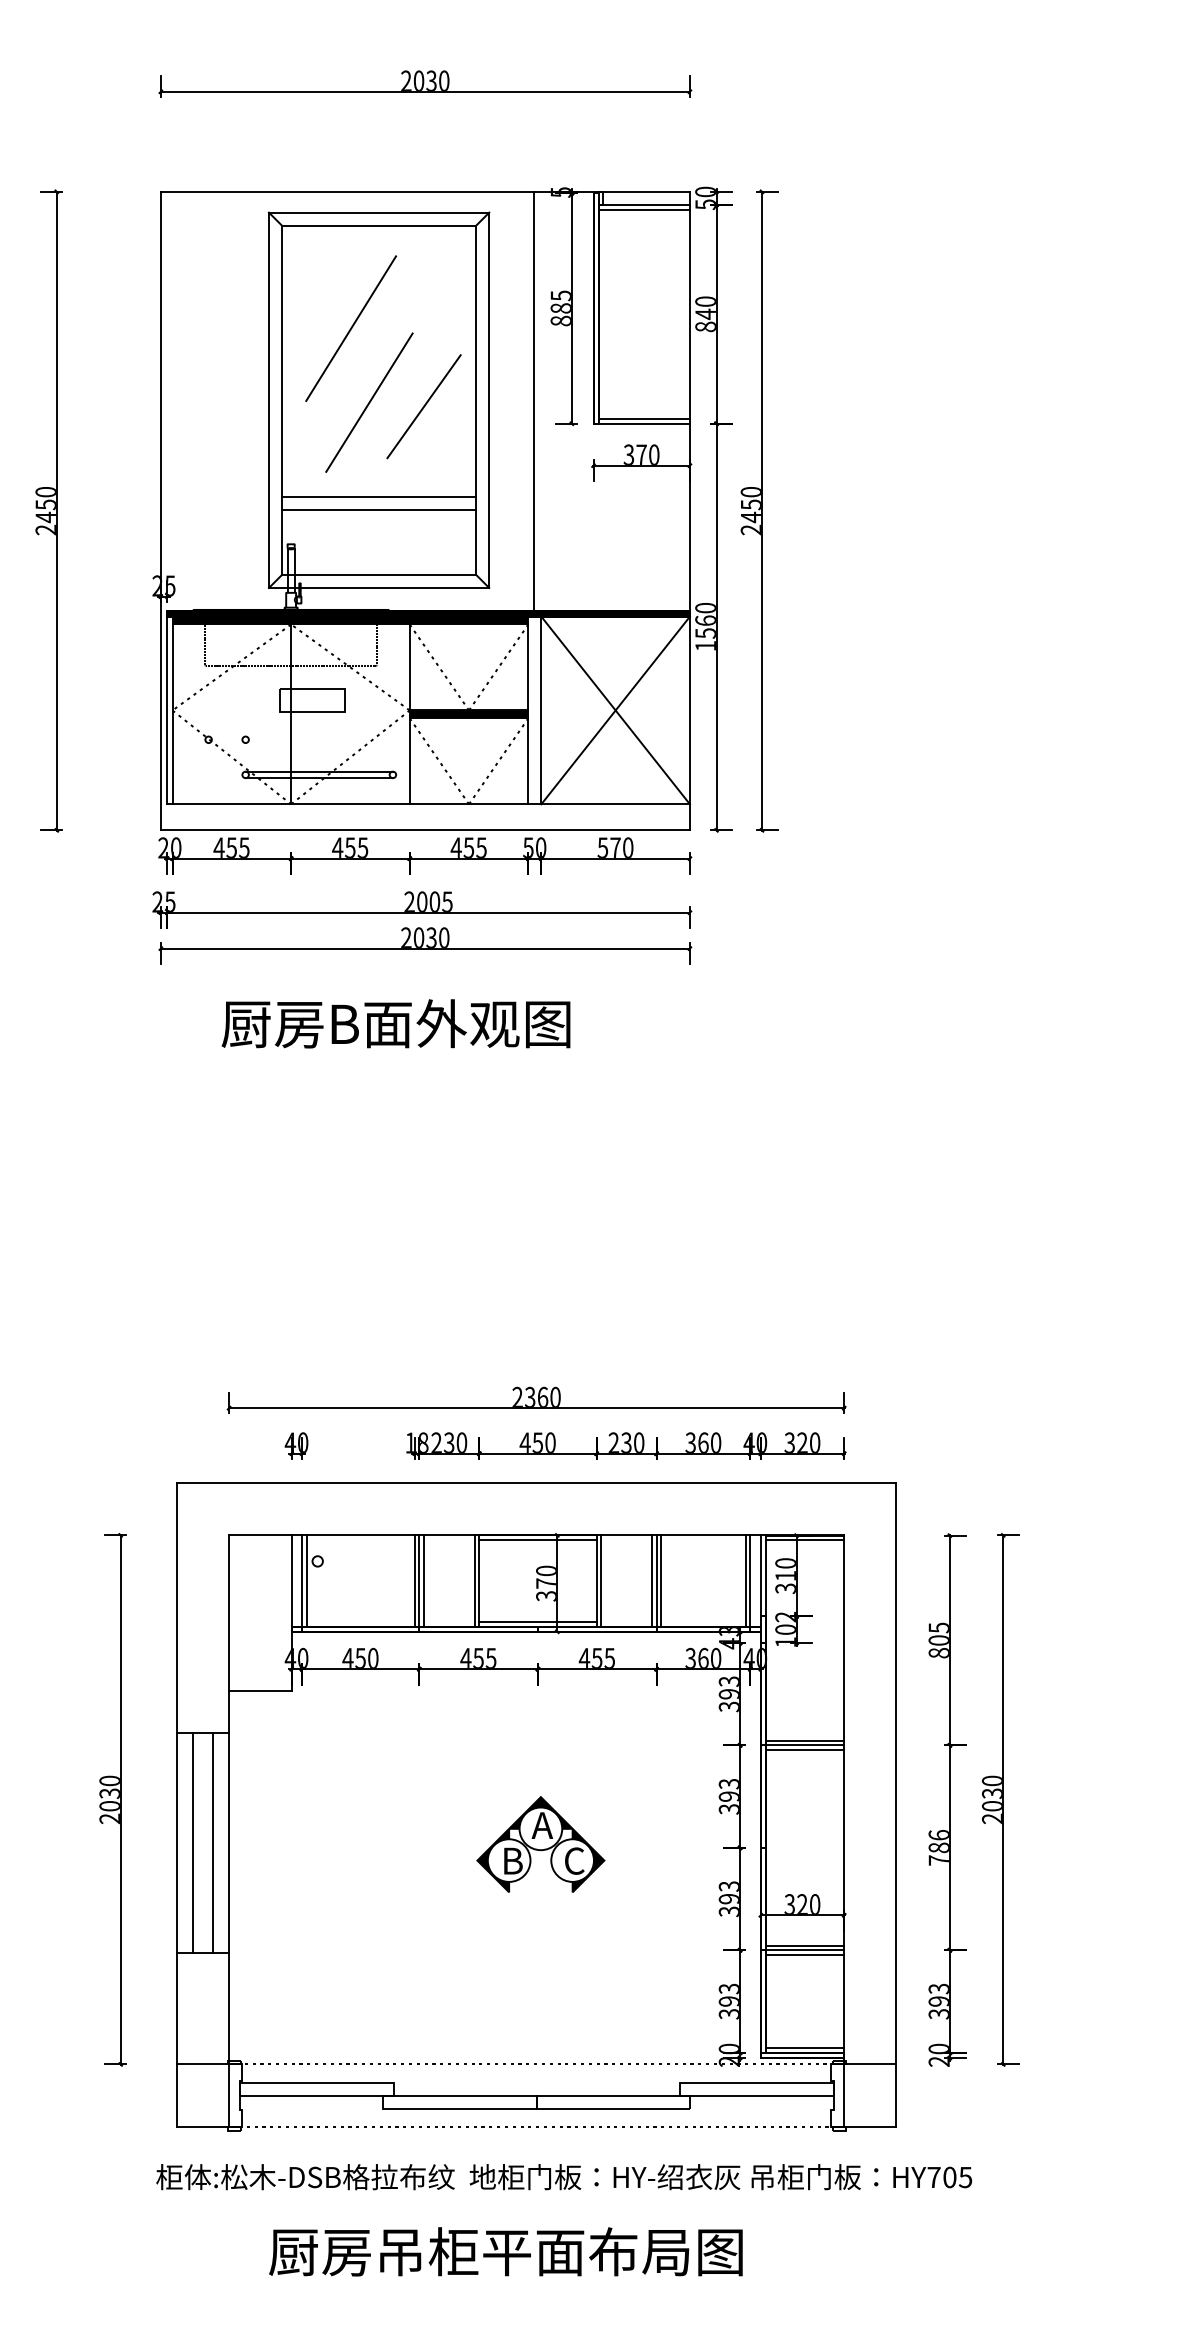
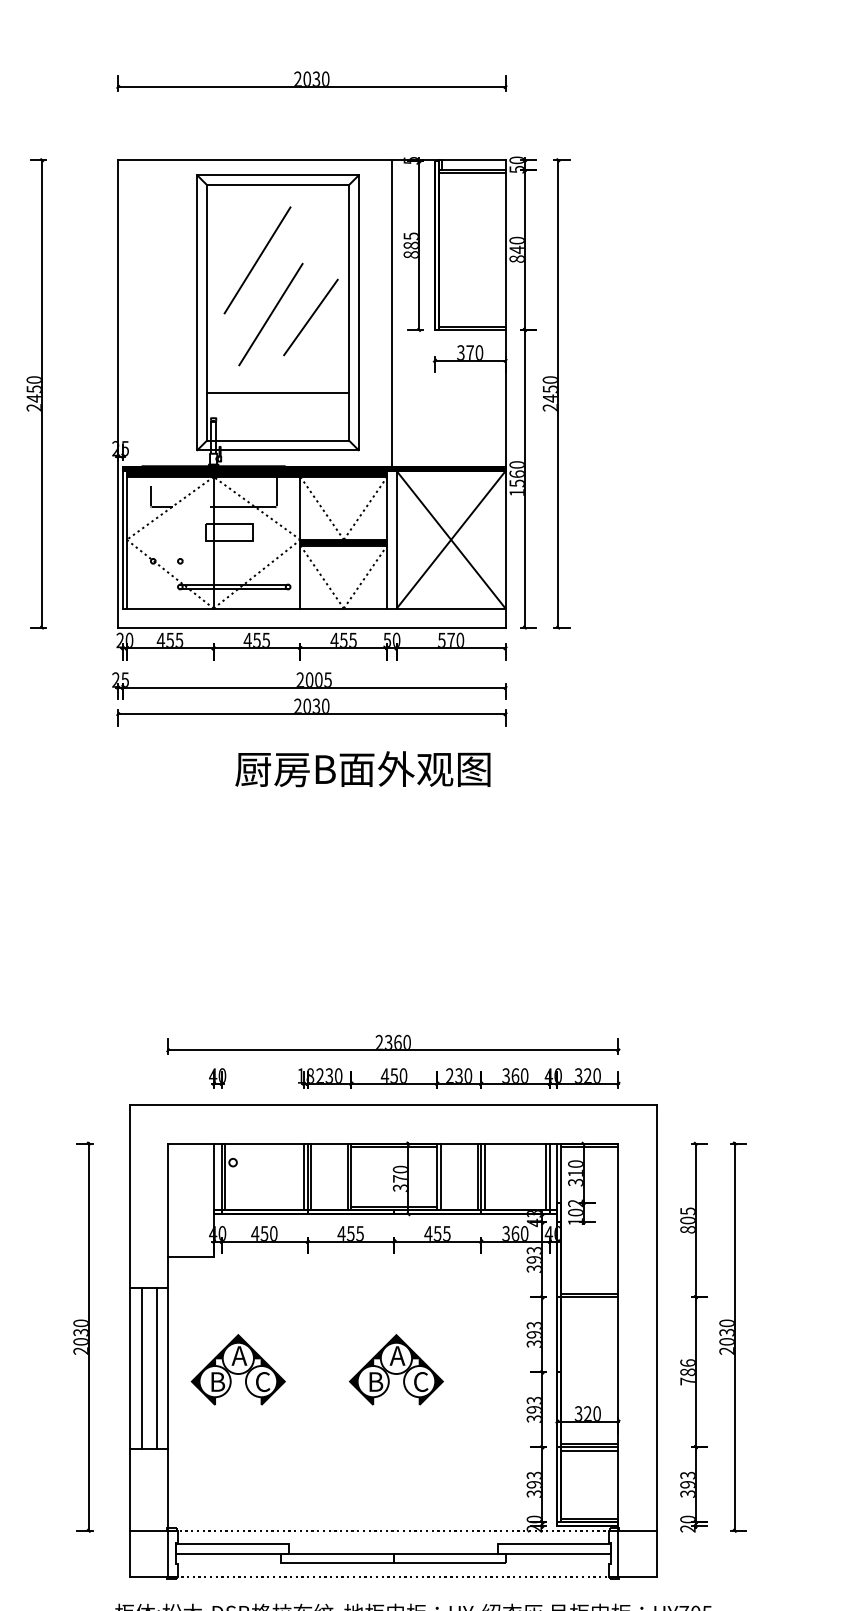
line: (379, 496) -> (278, 383), removed
text: (395, 1023) -> (362, 768), moved
line: (805, 1750) -> (590, 1301), removed
part: (324, 1844) -> (238, 1369), added

